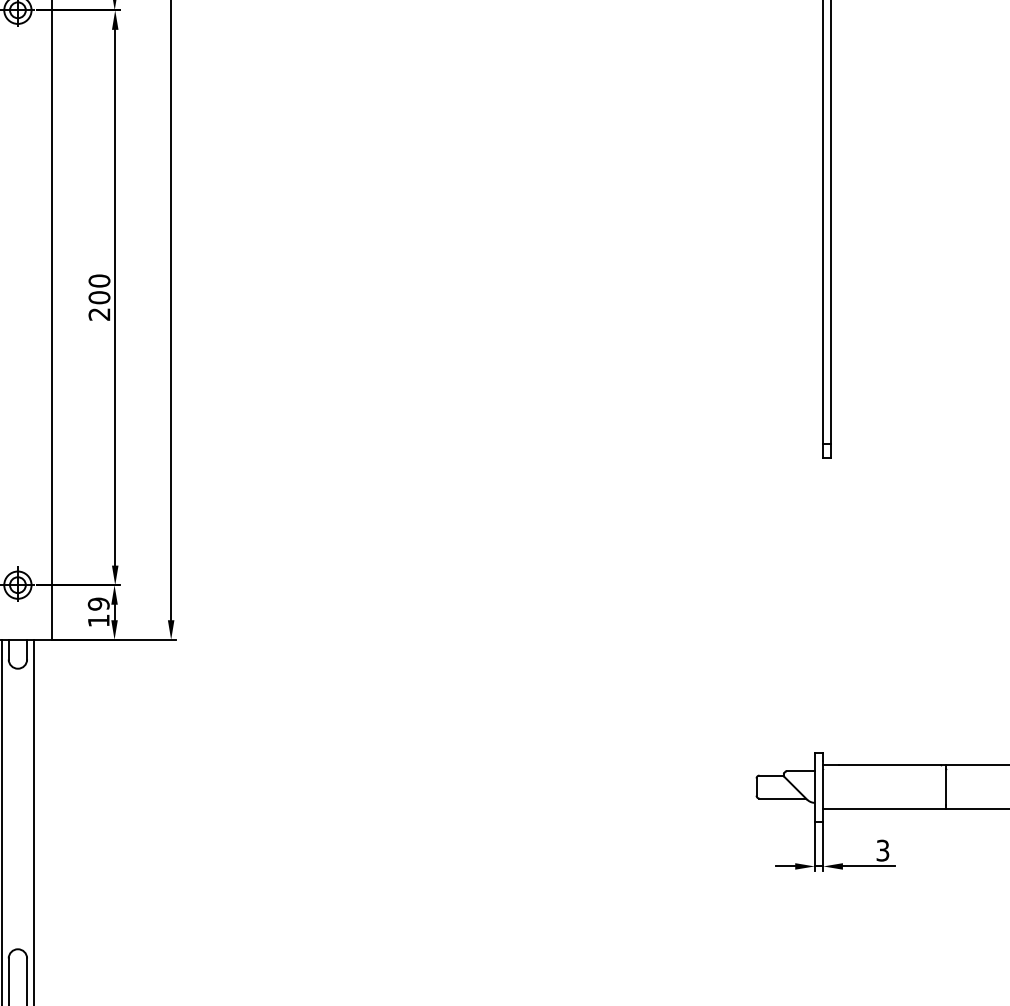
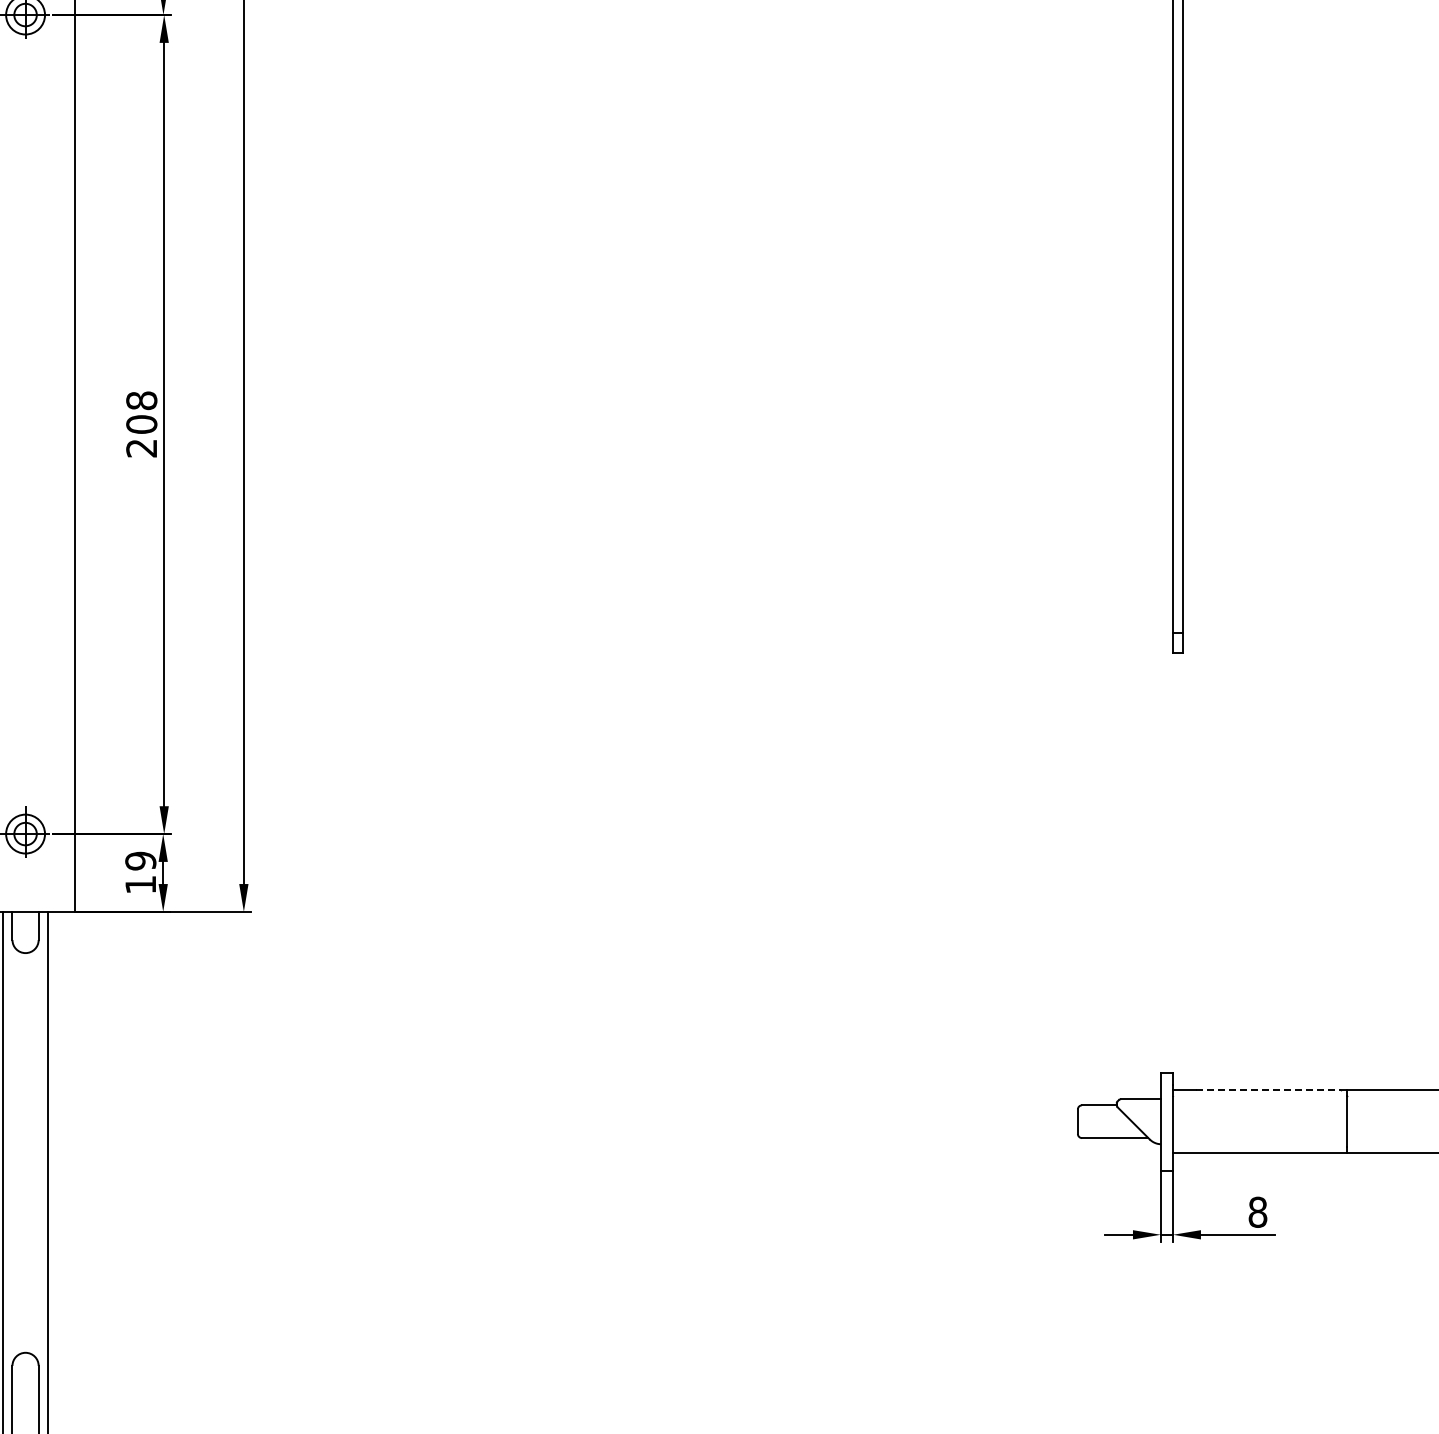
text: (99, 280) -> (141, 400), 200 -> 208
line: (890, 764) -> (1268, 1089), solid -> dashed
text: (882, 850) -> (1257, 1211), 3 -> 8

